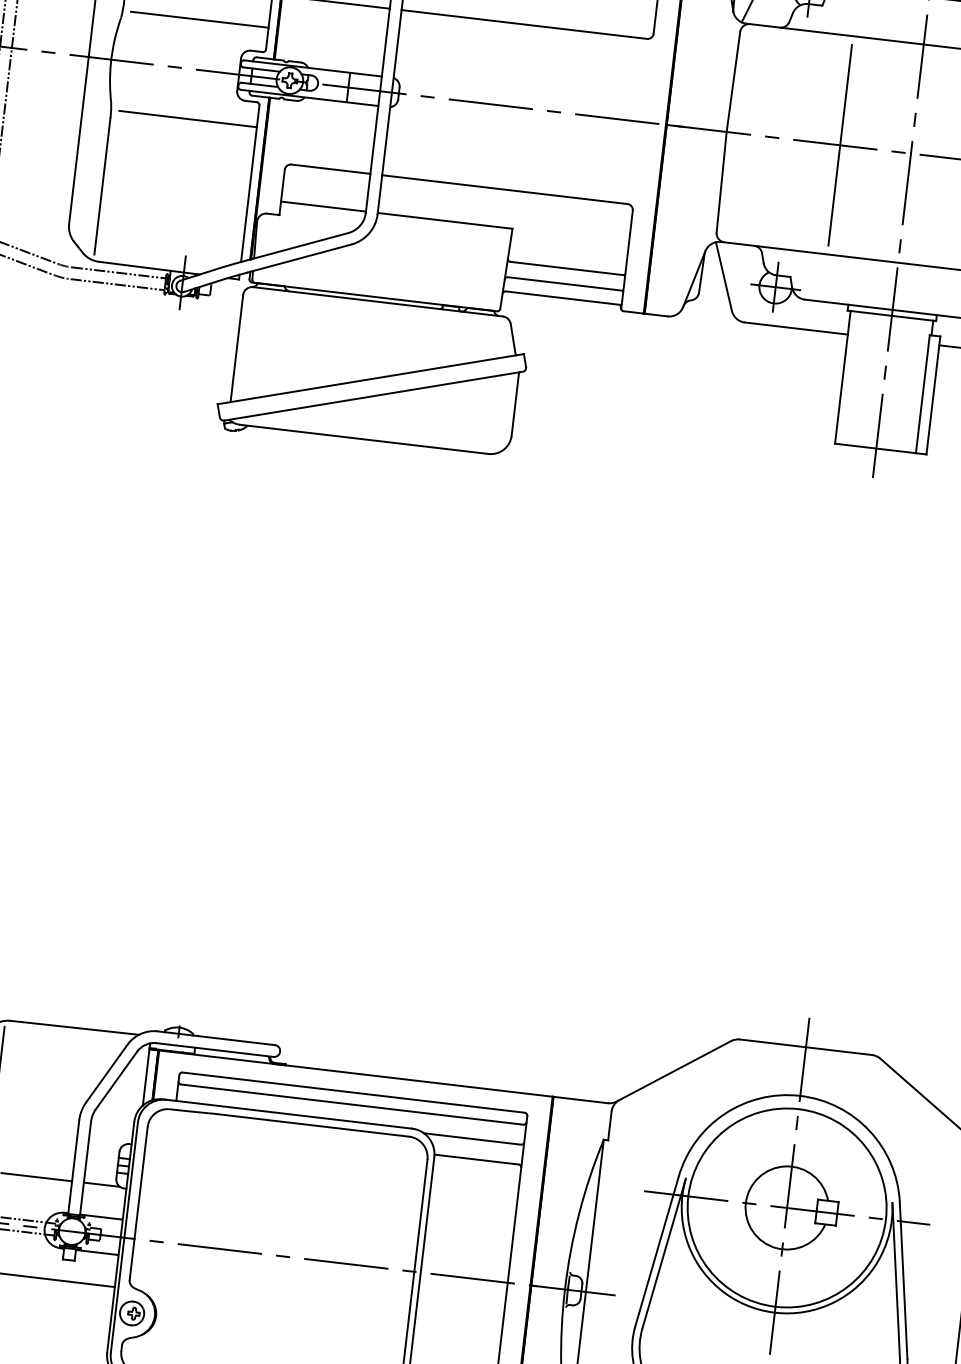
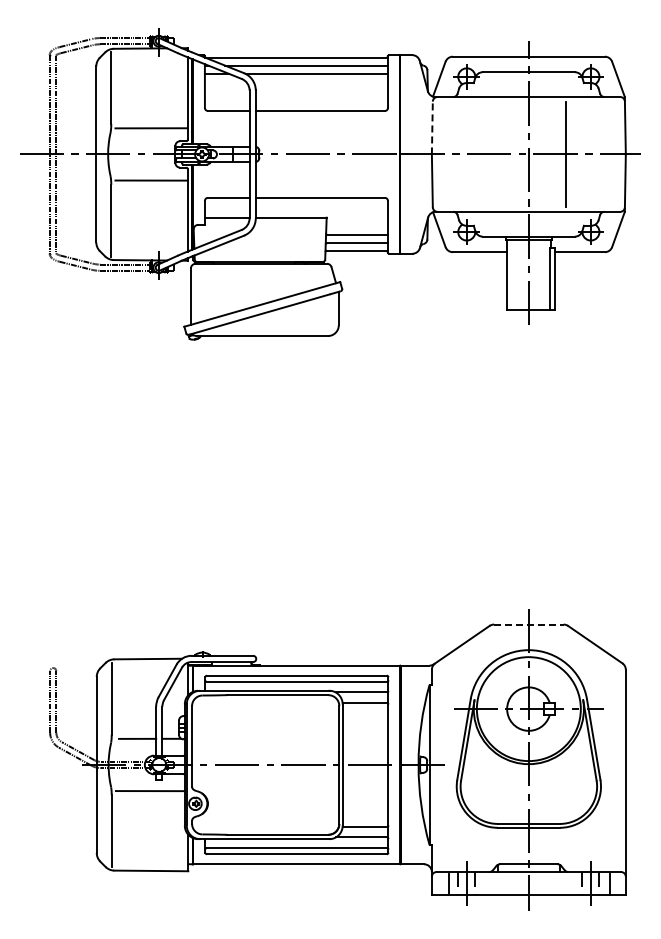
line: (733, 80) -> (432, 127), solid -> dashed
line: (839, 145) -> (491, 154), removed
line: (805, 1047) -> (528, 624), solid -> dashed

